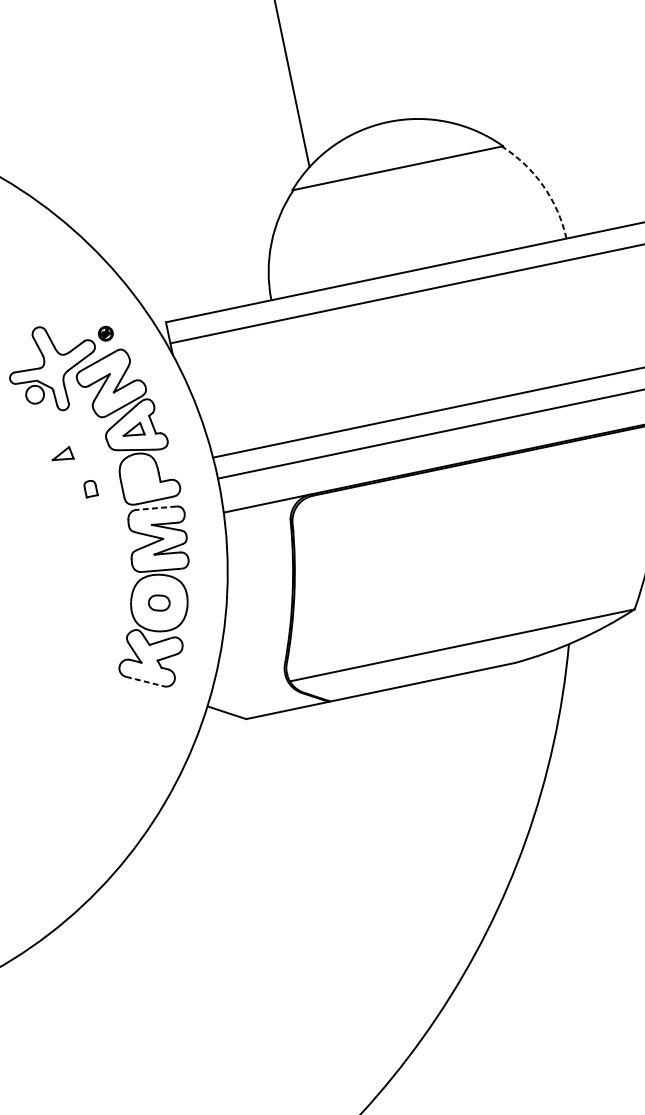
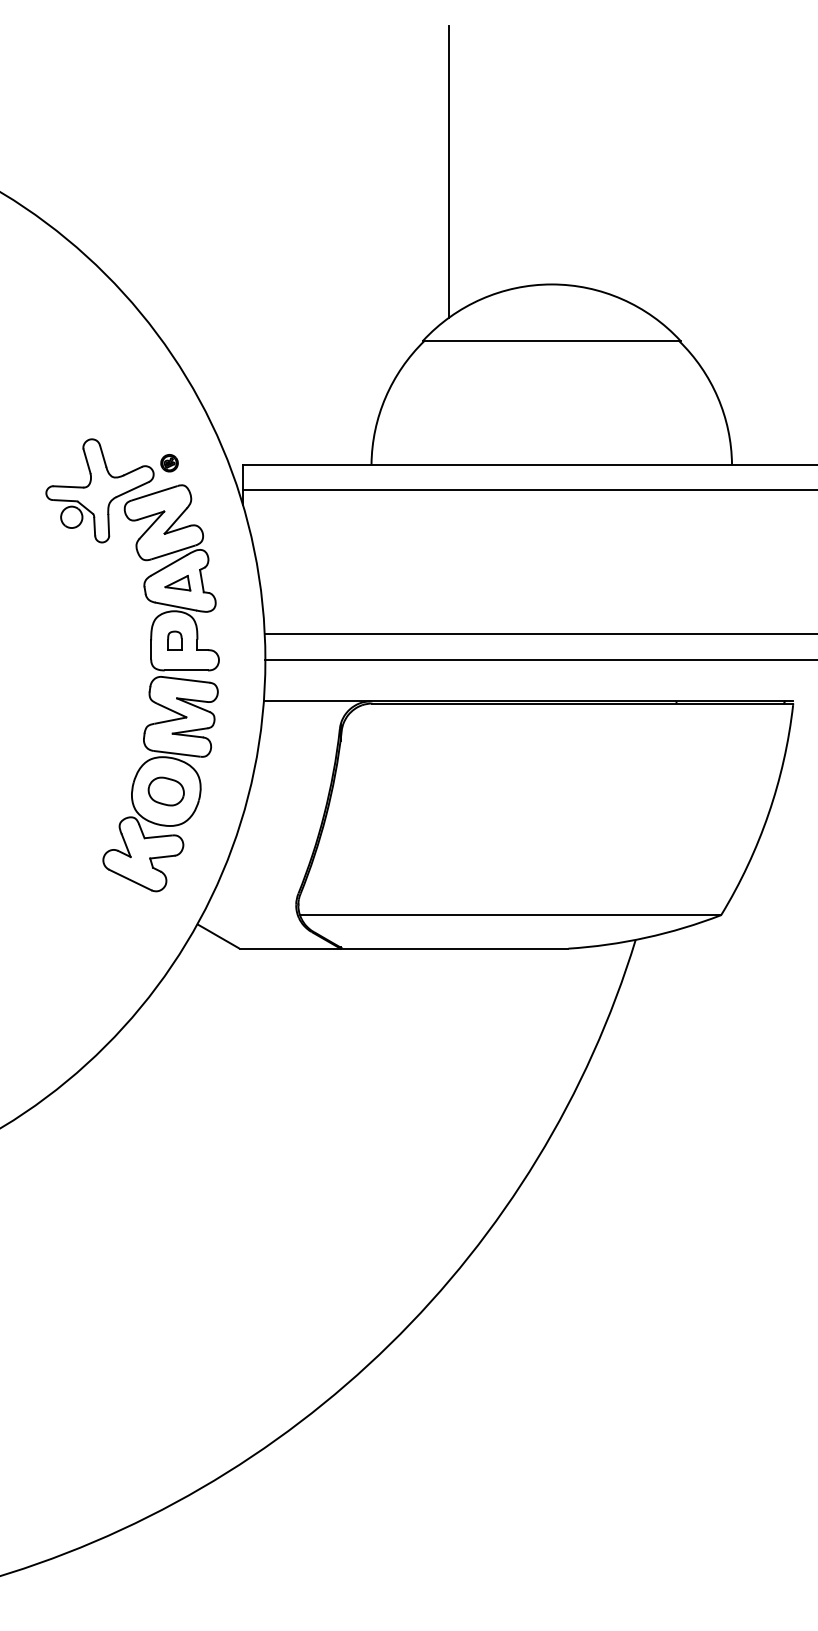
arc: (543, 186) -> (717, 397), dashed -> solid
part: (61, 454) -> (88, 593), removed
part: (90, 488) -> (174, 640), moved
line: (156, 507) -> (186, 679), dashed -> solid
part: (158, 603) -> (165, 791), size x1.43
line: (145, 681) -> (130, 880), dashed -> solid

